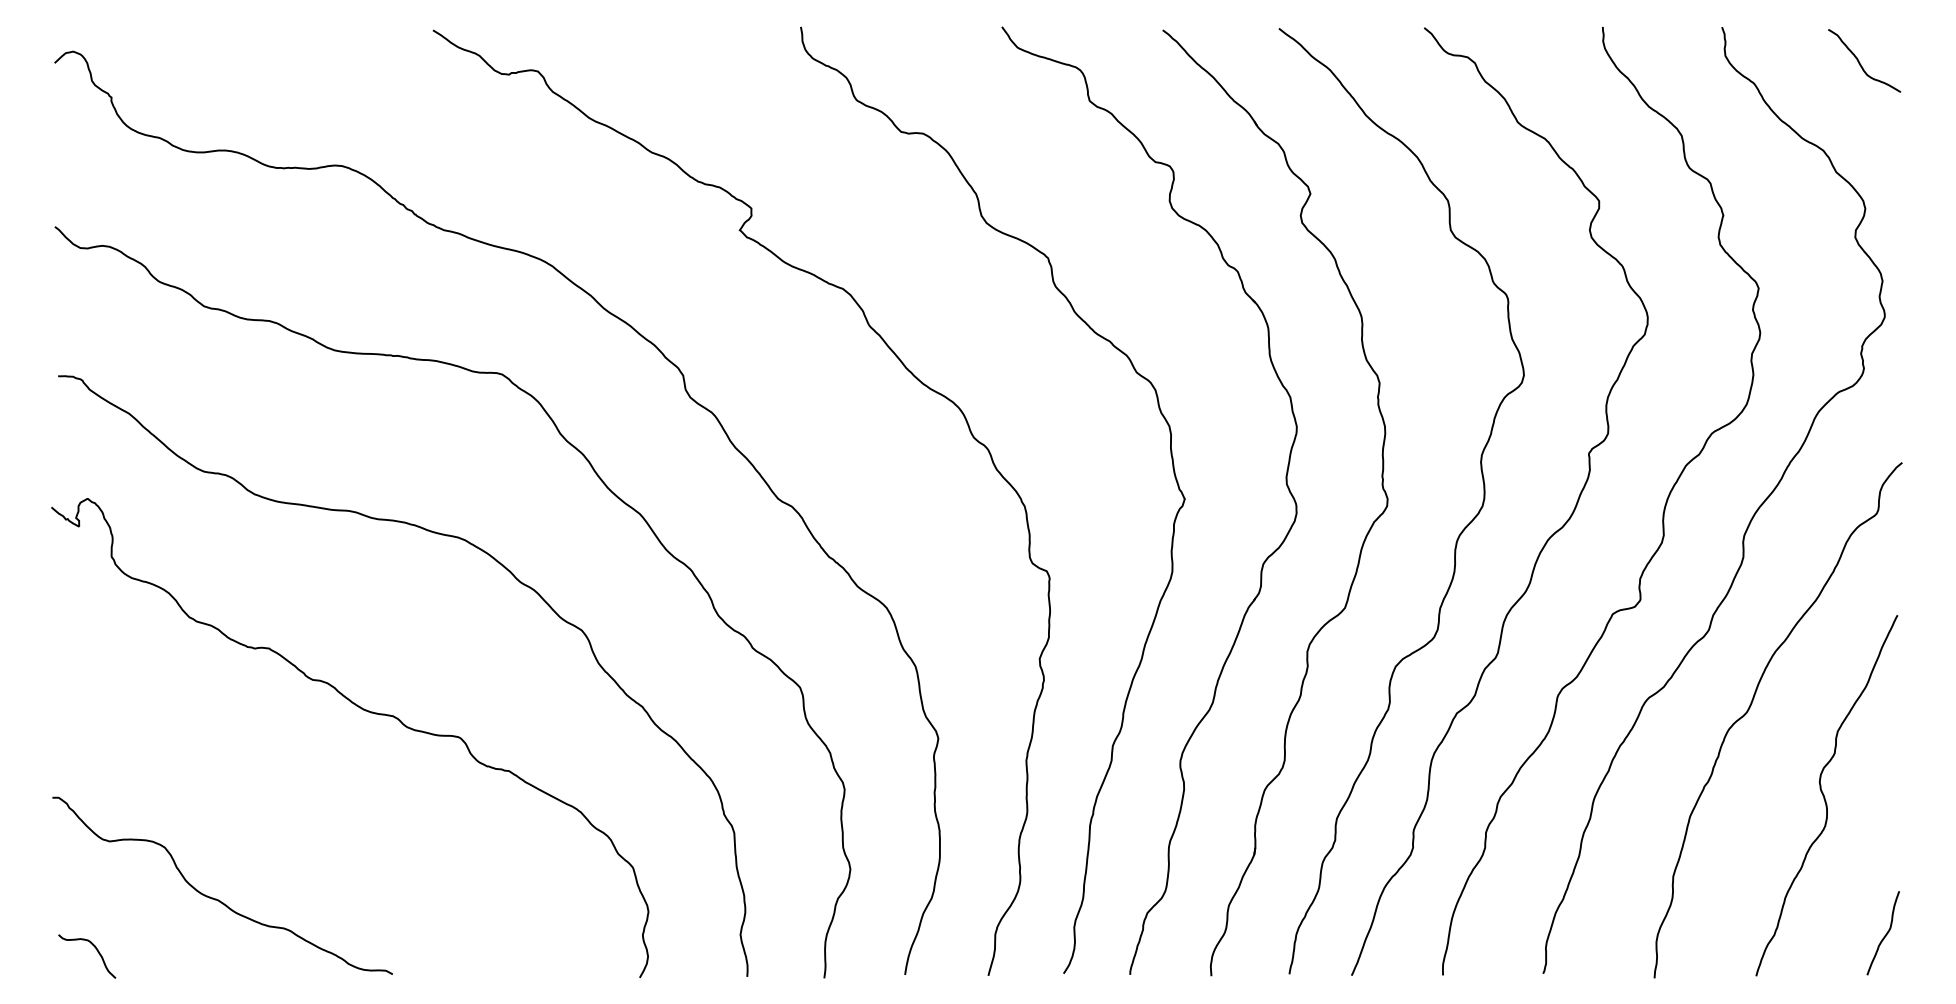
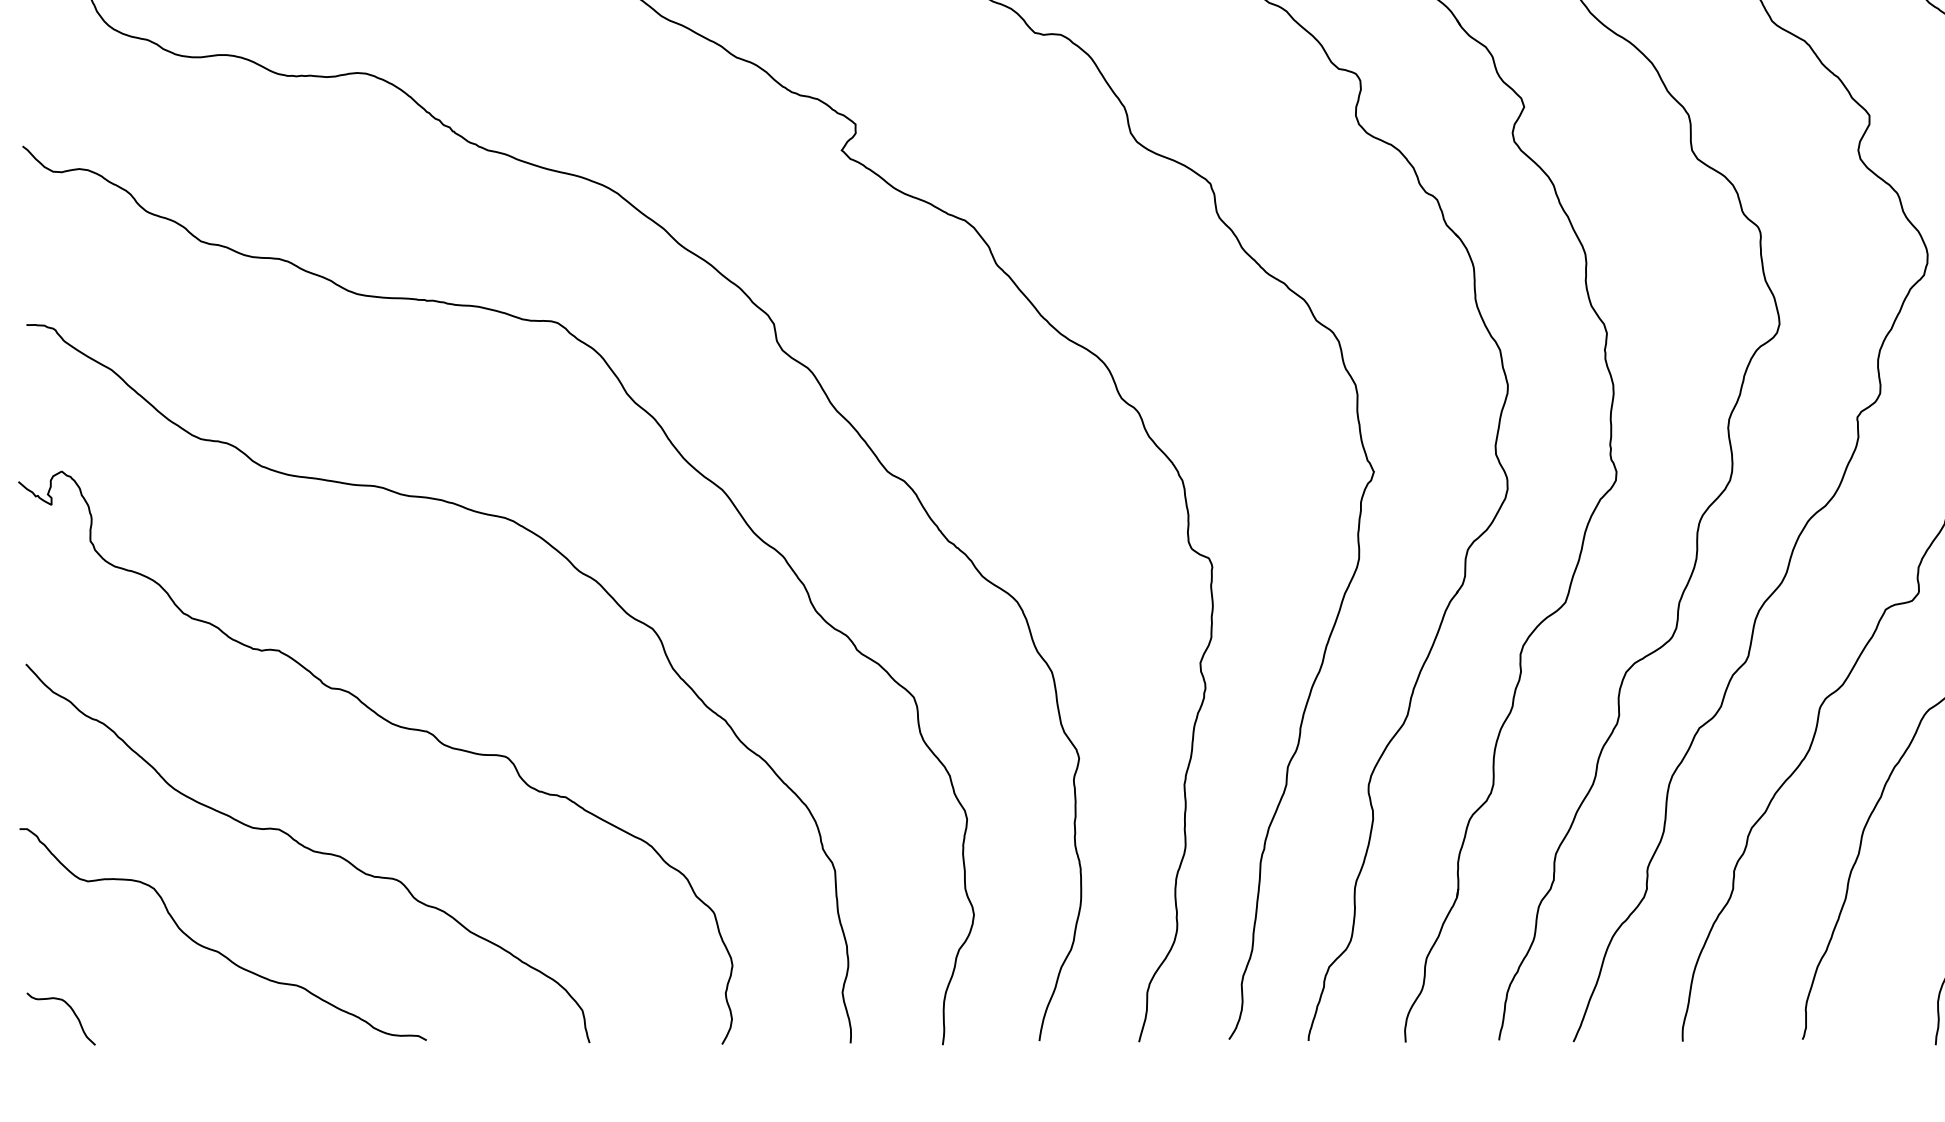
curve: (294, 815) -> (309, 850), added

